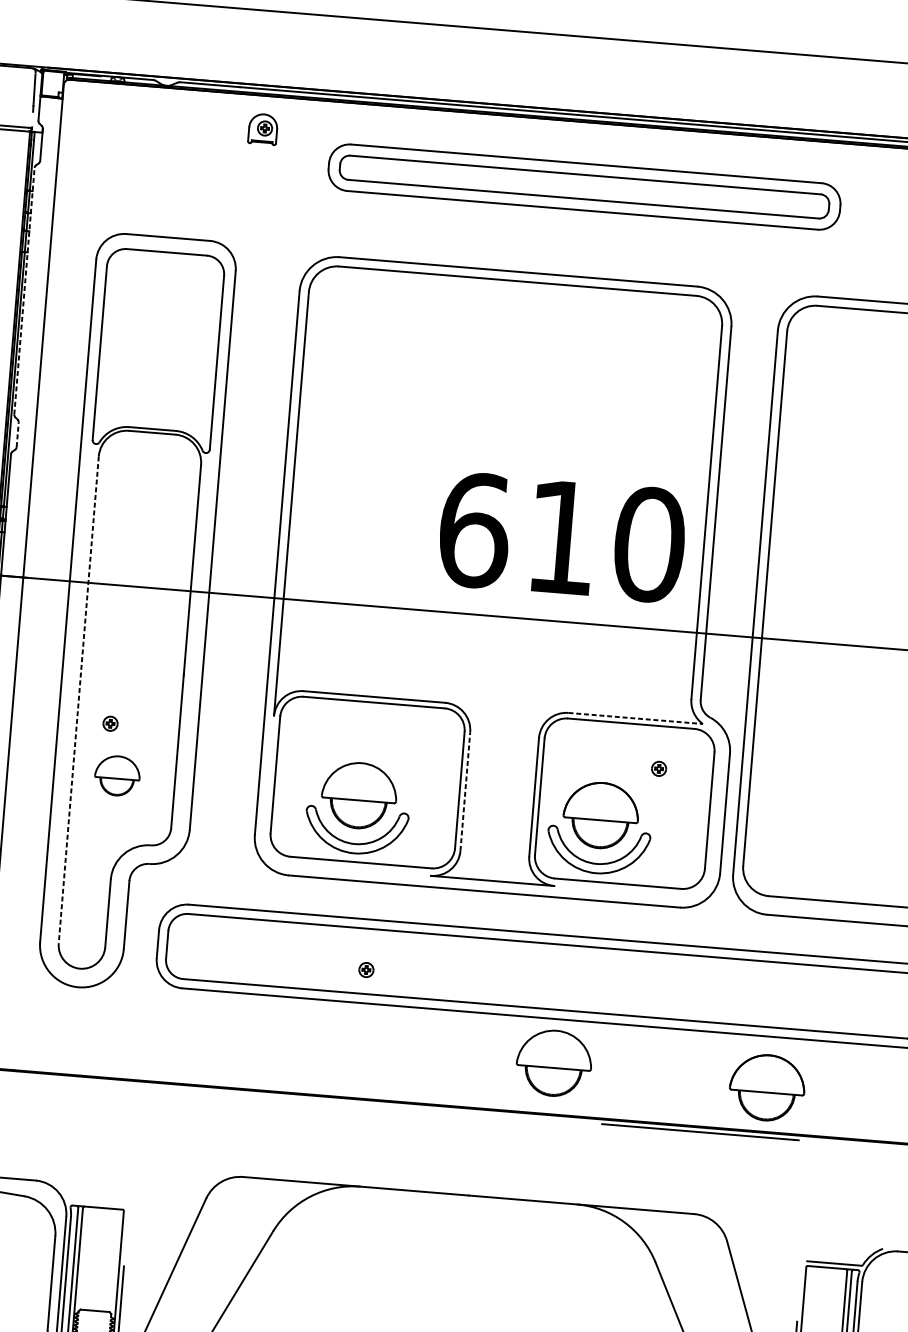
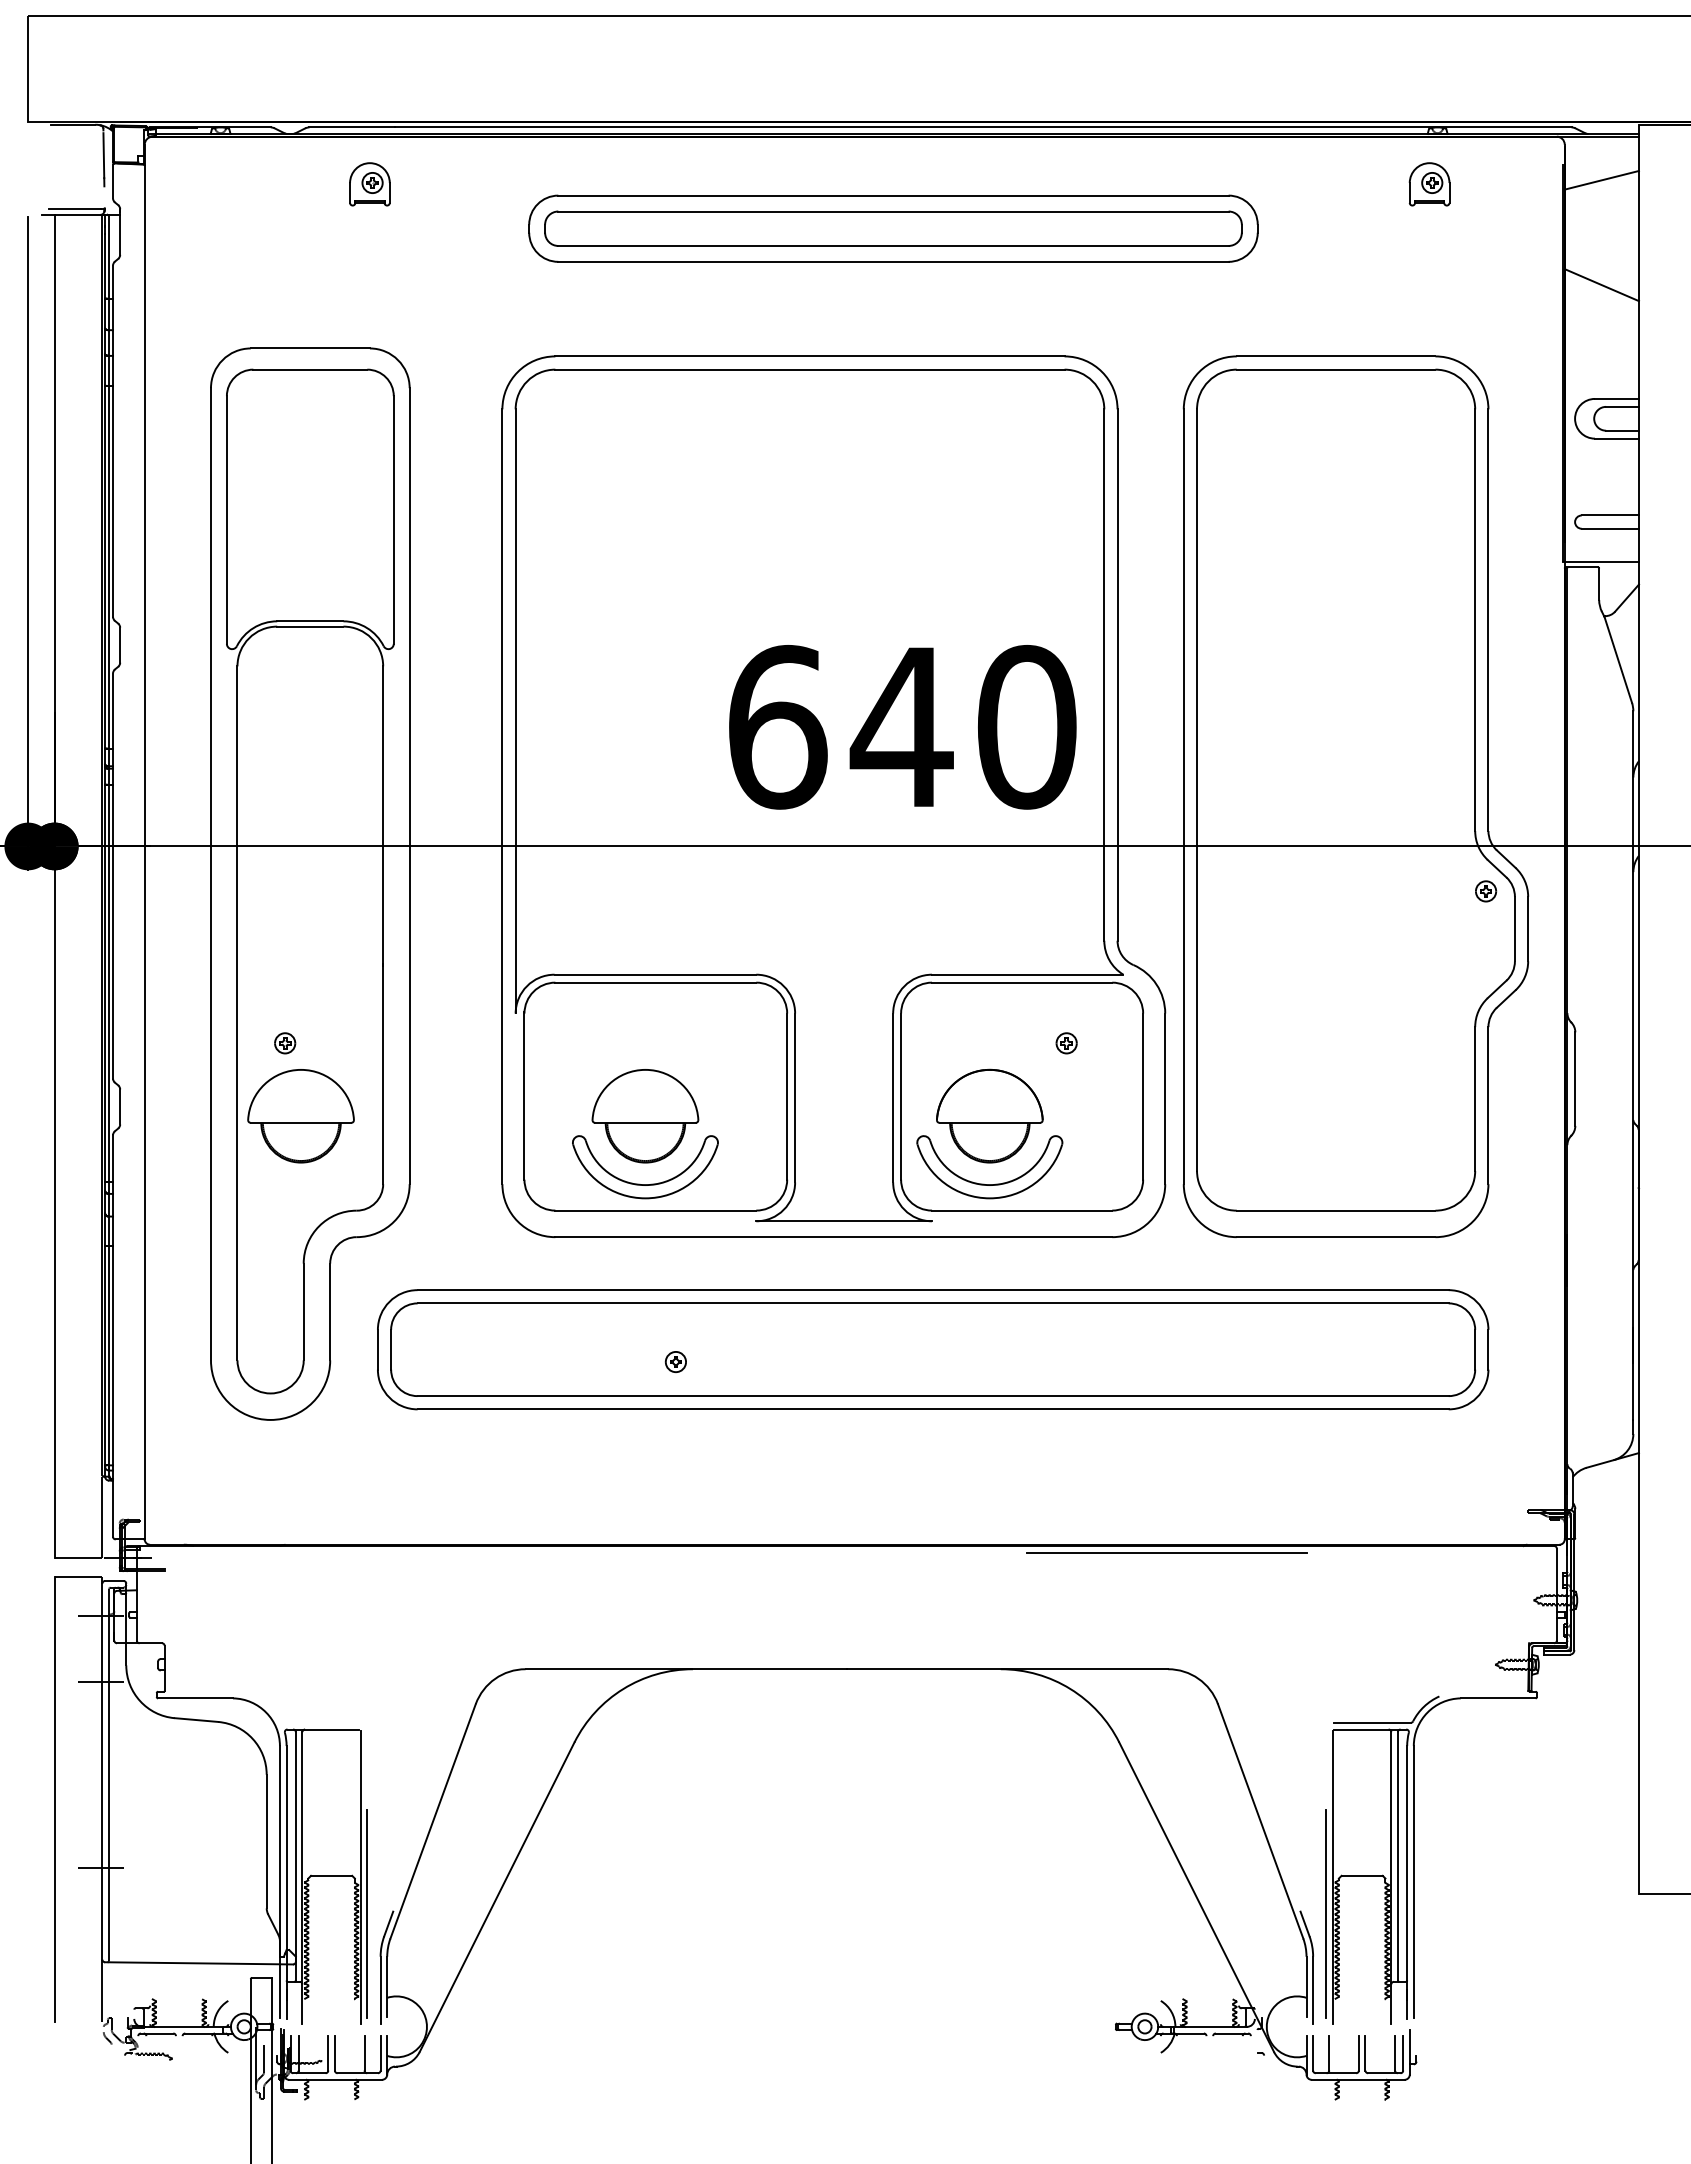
part: (262, 129) -> (369, 184), moved
line: (24, 291) -> (113, 441), dashed -> solid
line: (17, 434) -> (120, 644), dashed -> solid
text: (561, 536) -> (901, 726), 610 -> 640
line: (78, 700) -> (237, 1013), dashed -> solid
line: (635, 718) -> (1027, 974), dashed -> solid
part: (117, 776) -> (300, 1116), size x1.67
line: (465, 791) -> (795, 1097), dashed -> solid
part: (554, 1063) -> (952, 1472), removed
part: (767, 1087) -> (1256, 1481), removed

